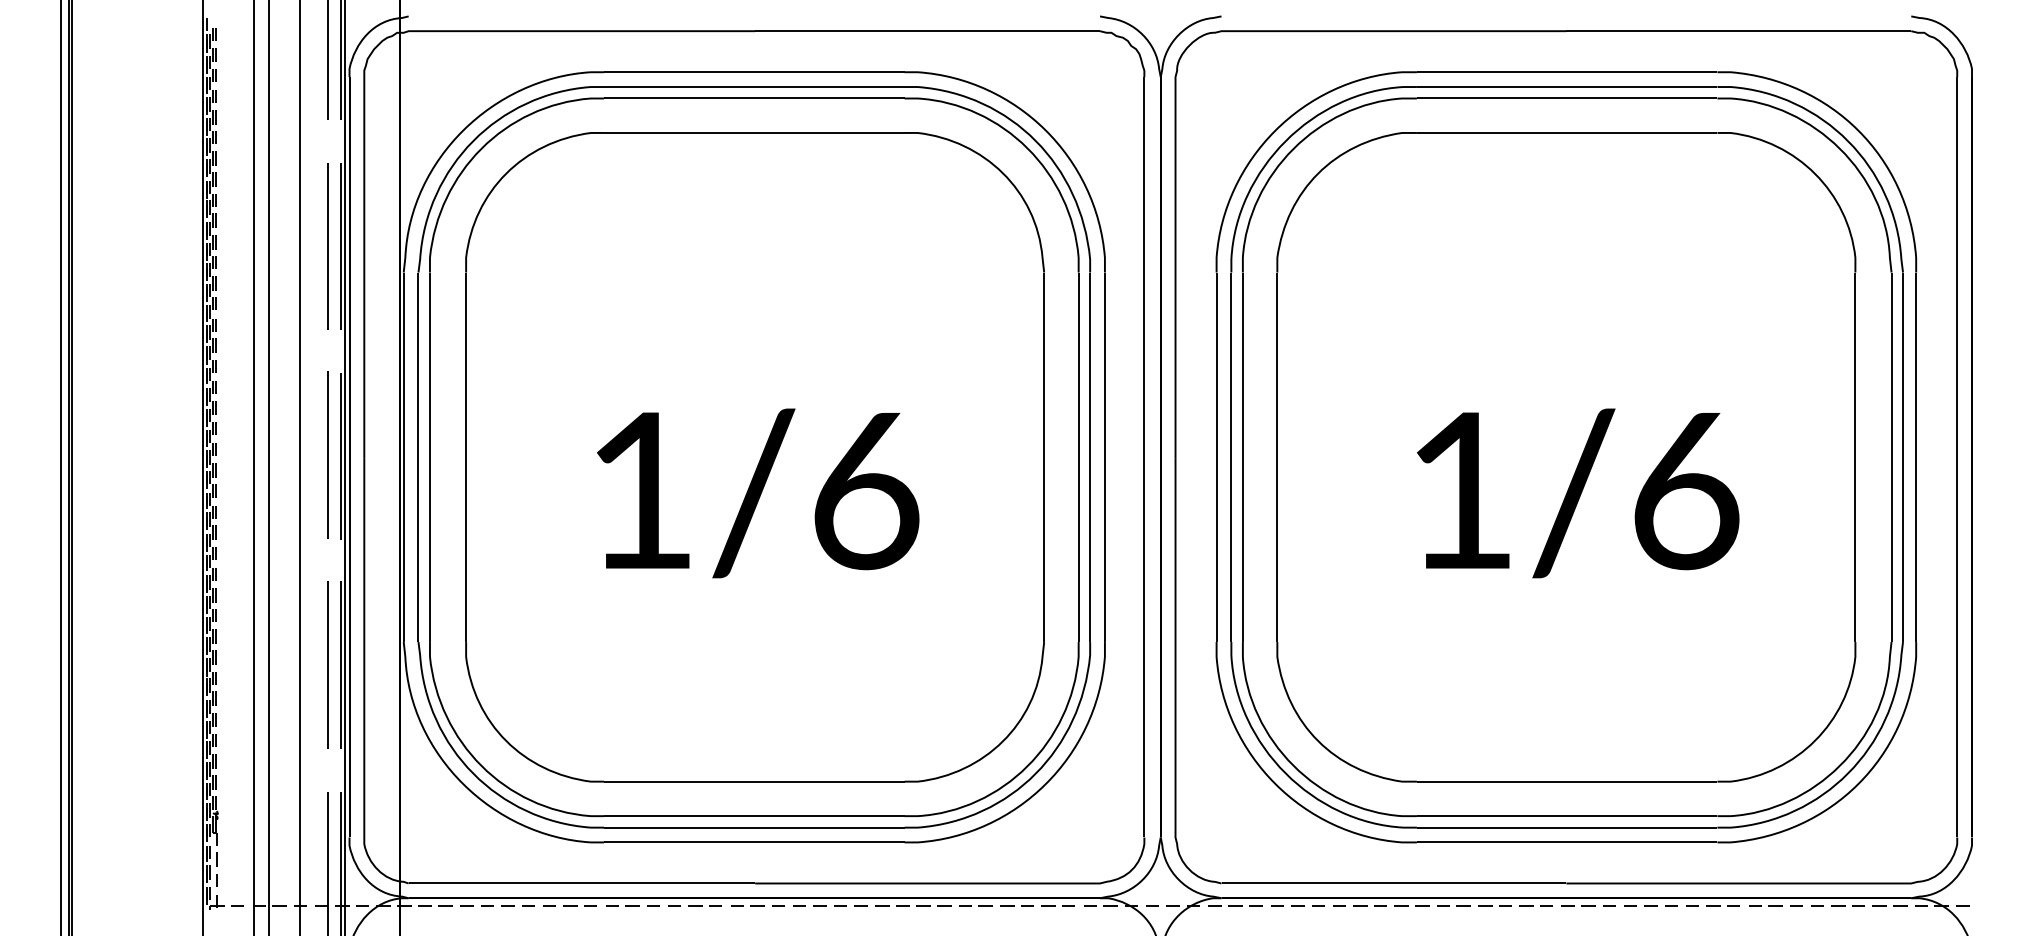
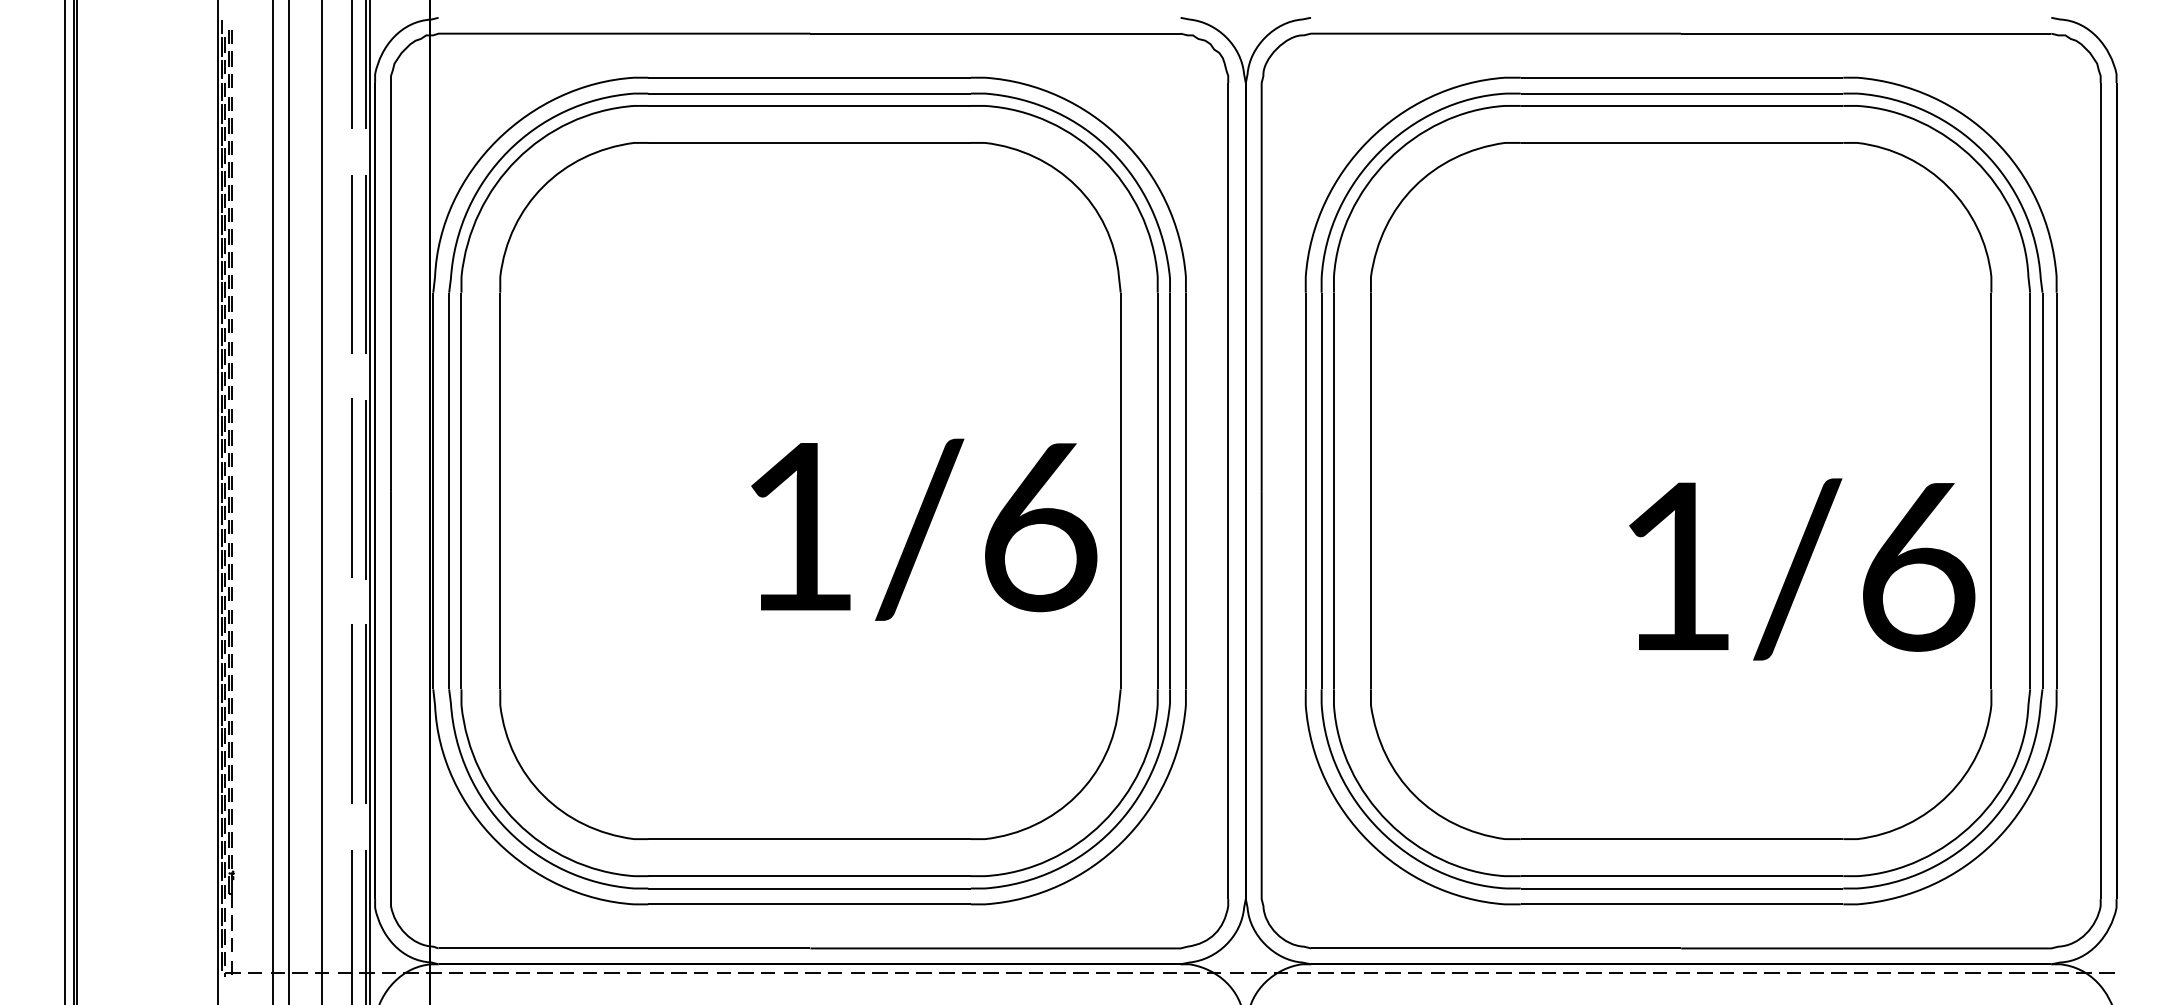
text: (758, 493) -> (924, 529), moved
text: (1578, 493) -> (1802, 569), moved

